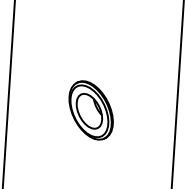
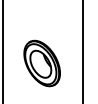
part: (89, 110) -> (41, 63), size x1.67

